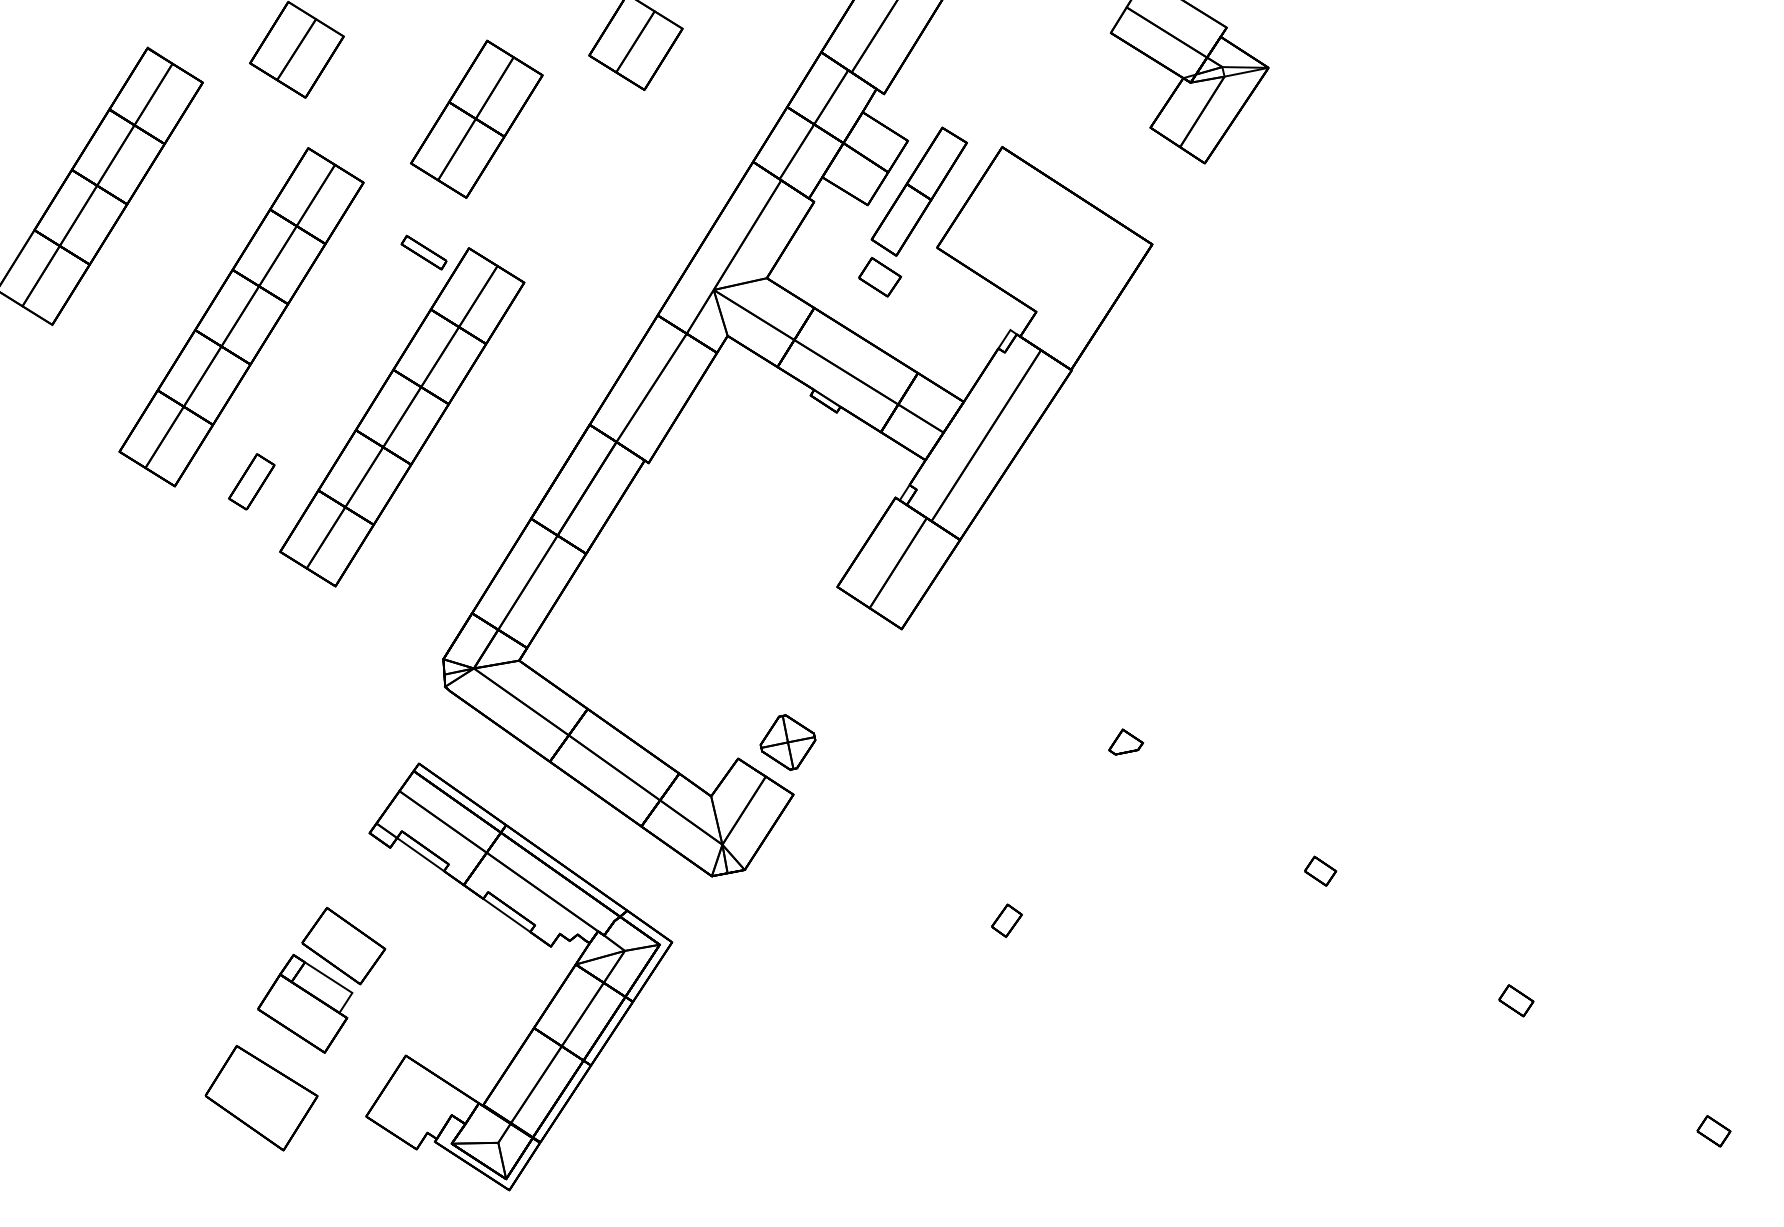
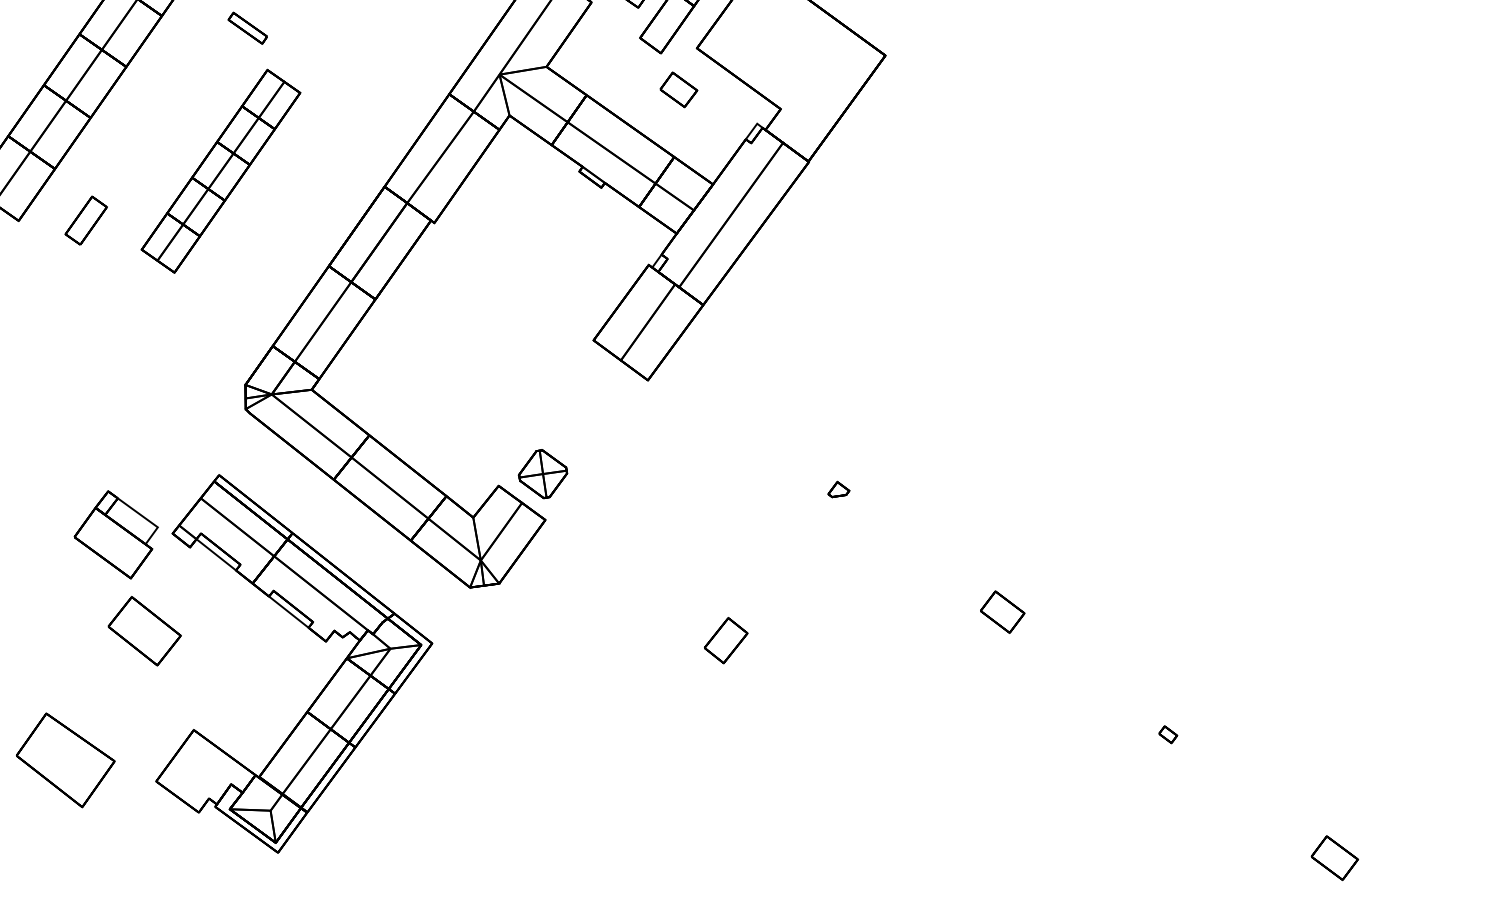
part: (880, 276) -> (679, 89), moved
part: (402, 417) -> (221, 171), size x0.7
part: (1126, 741) -> (839, 489), size x0.7
part: (1320, 870) -> (1002, 611), size x1.6
part: (1006, 920) -> (725, 640), size x1.6
part: (1516, 1000) -> (1168, 734), size x0.6
part: (305, 1003) -> (116, 534), moved
part: (1713, 1131) -> (1334, 858), size x1.6

